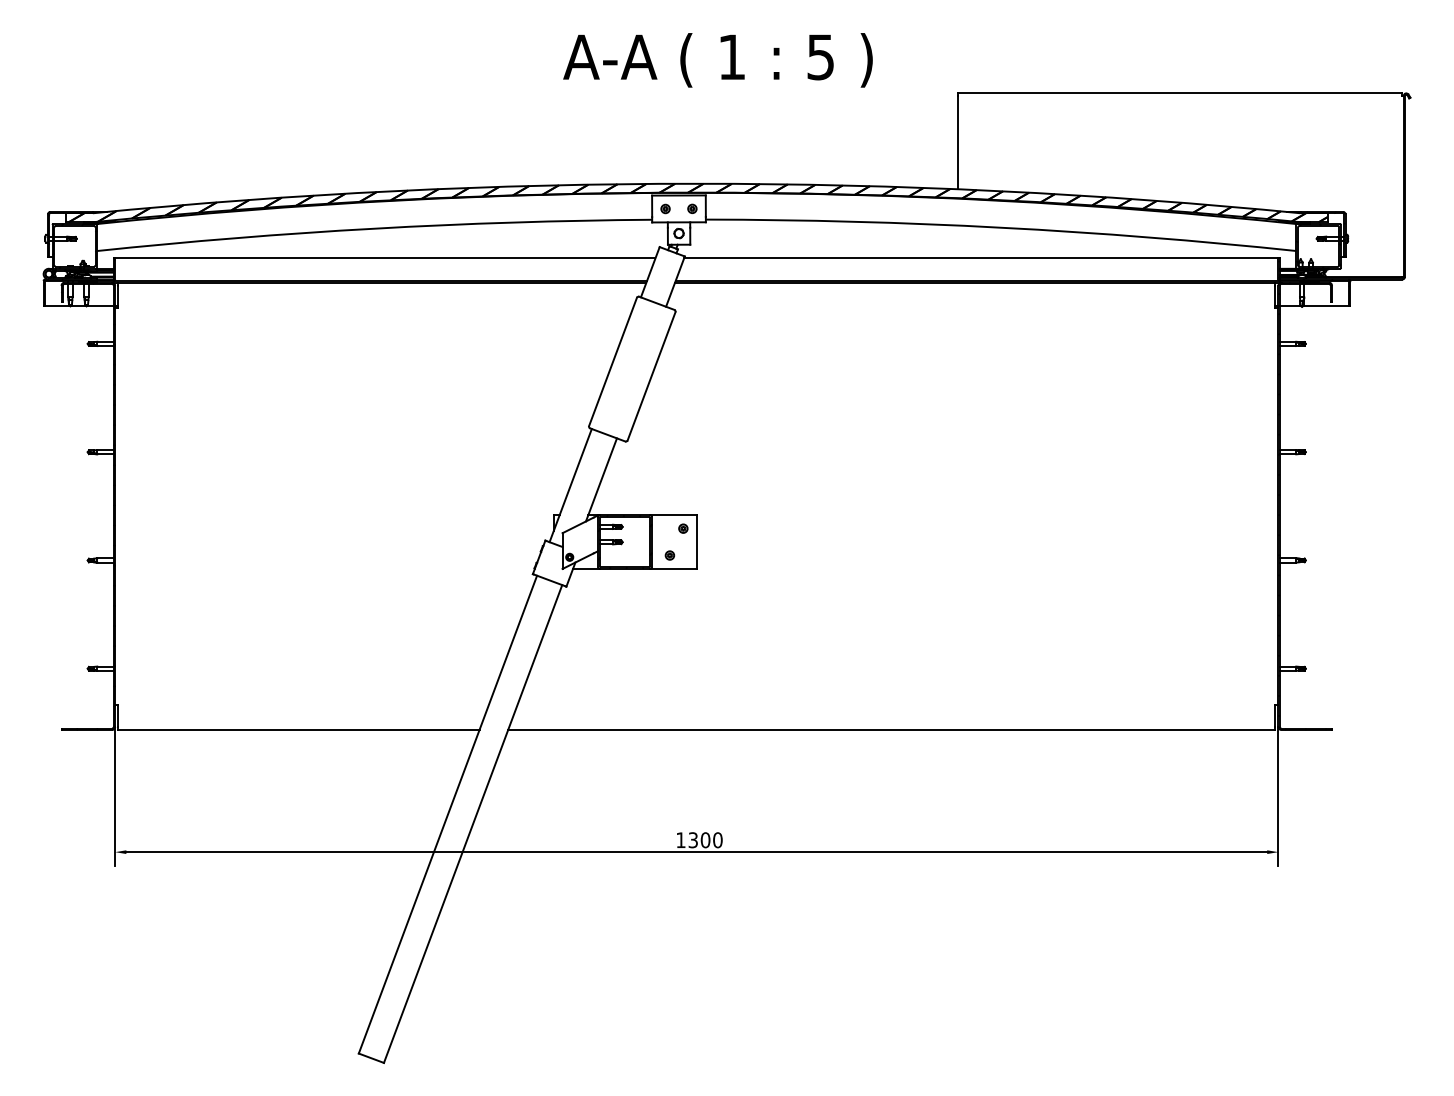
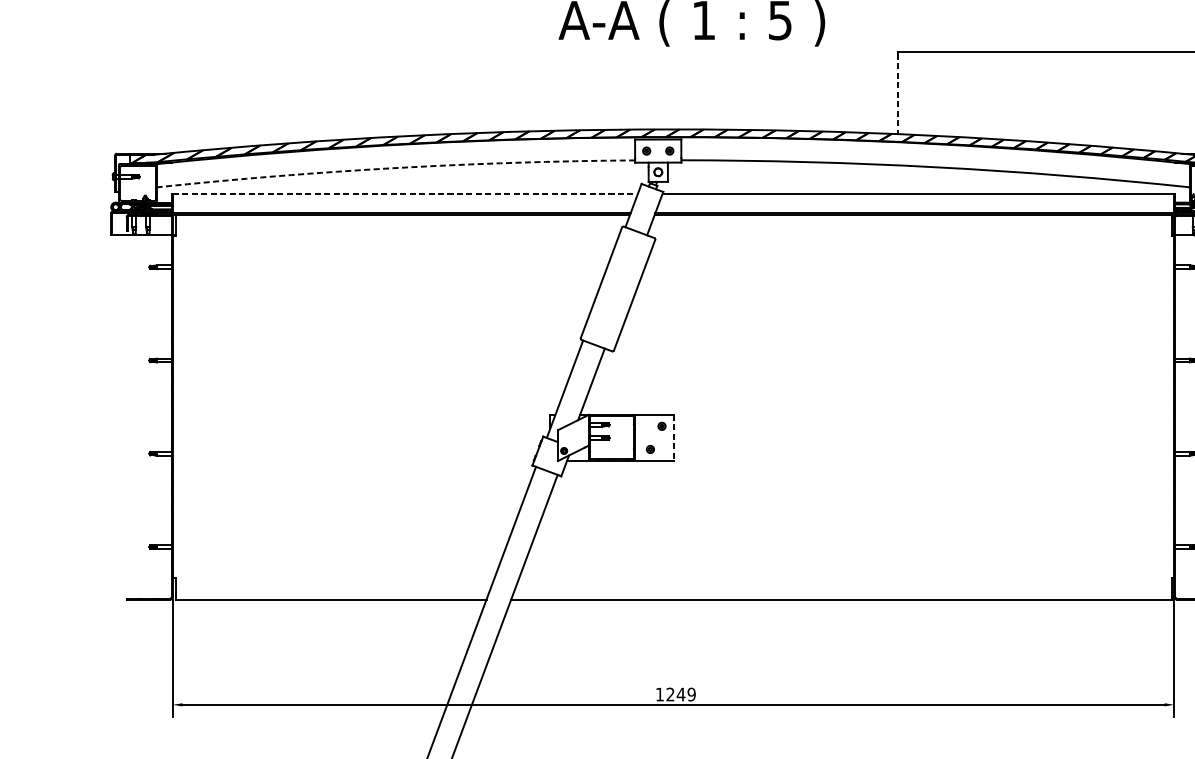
line: (957, 142) -> (897, 93), solid -> dashed
arc: (374, 228) -> (396, 167), solid -> dashed
line: (385, 258) -> (405, 193), solid -> dashed
line: (696, 542) -> (673, 438), solid -> dashed
text: (705, 840) -> (681, 694), 1300 -> 1249

